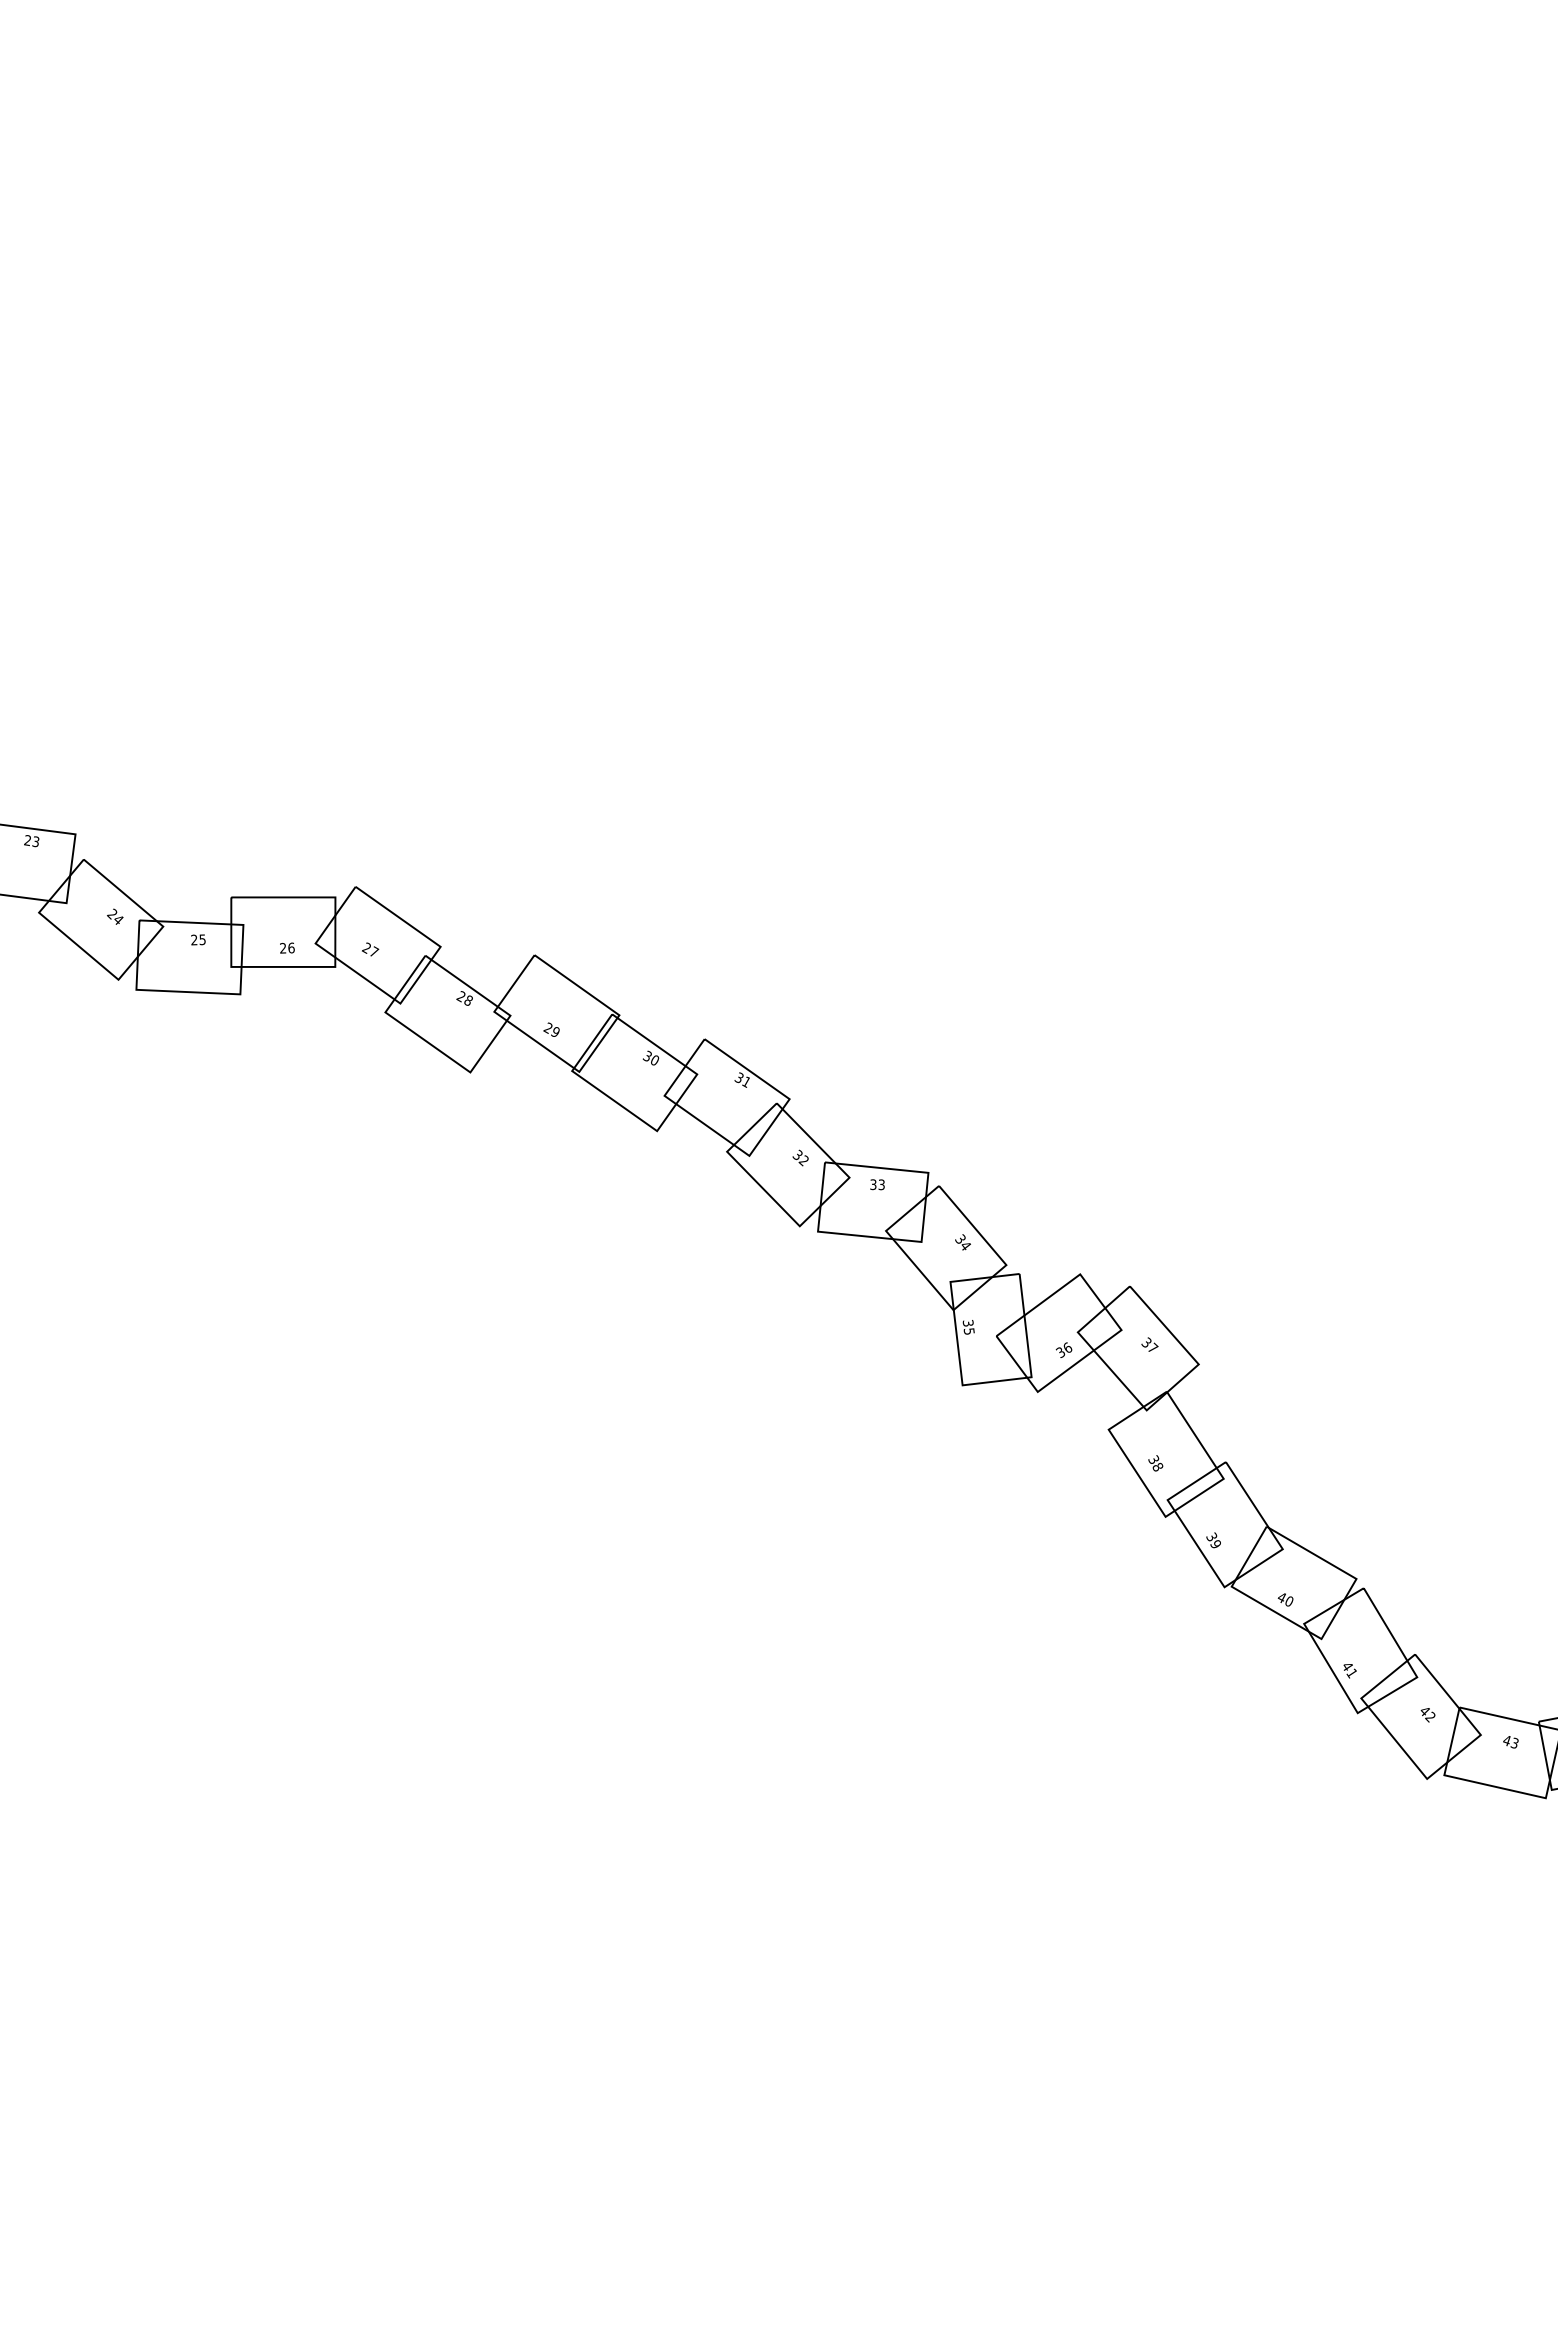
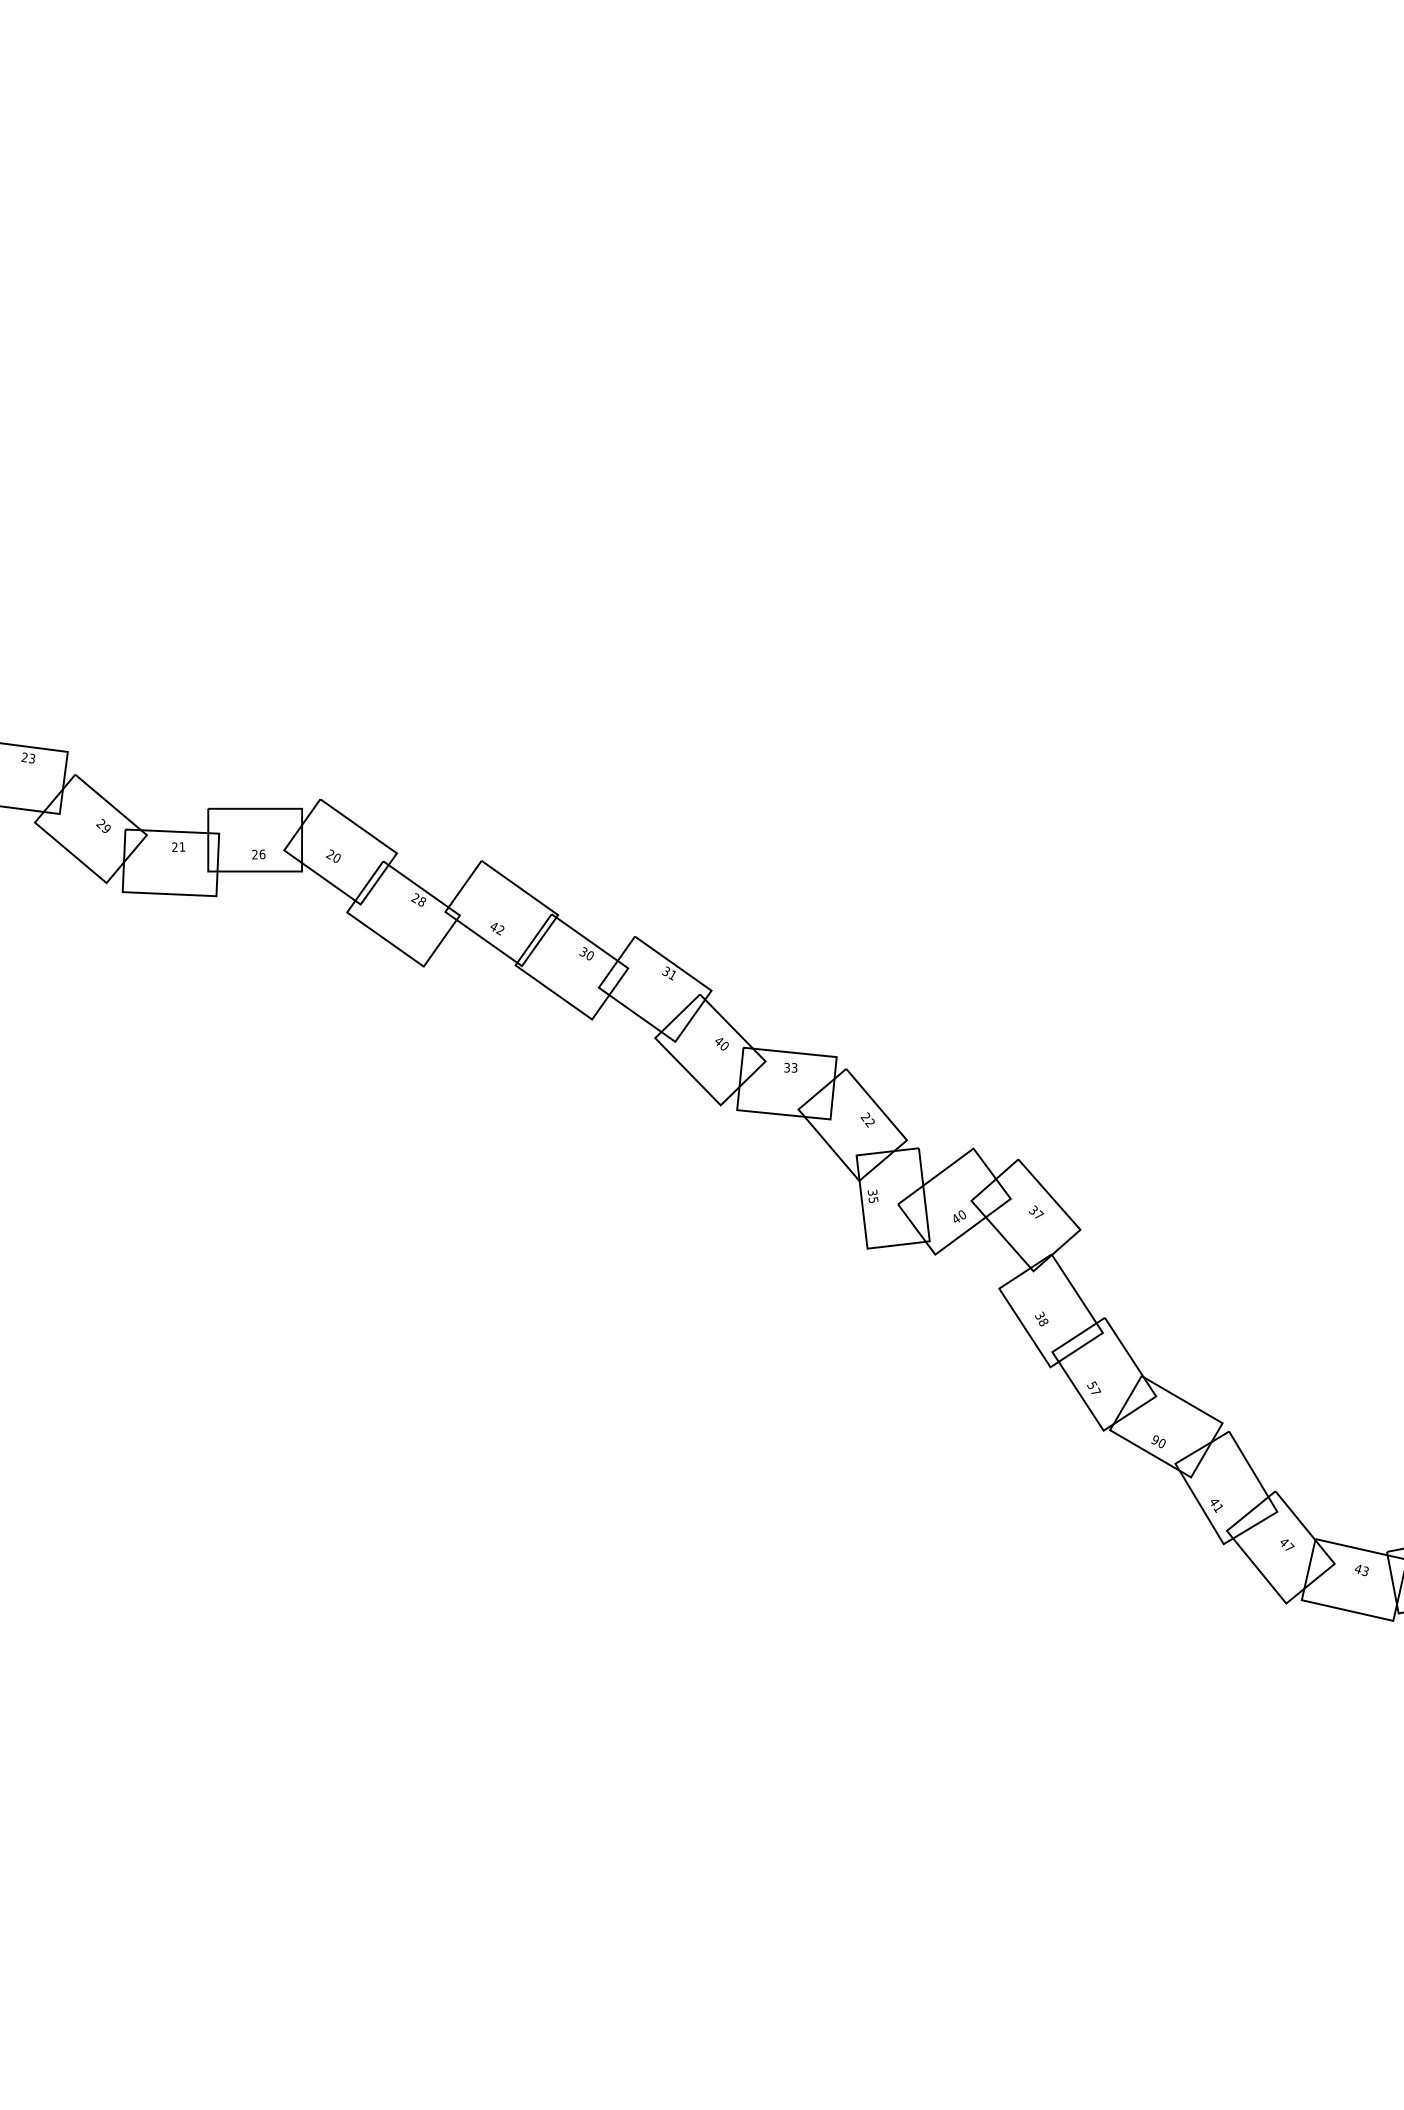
text: (118, 919) -> (106, 828), 24 -> 29
text: (202, 939) -> (182, 846), 25 -> 21
text: (374, 951) -> (337, 857), 27 -> 20
text: (551, 1029) -> (496, 927), 29 -> 42
text: (800, 1157) -> (721, 1043), 32 -> 40
text: (962, 1242) -> (867, 1119), 34 -> 22
text: (1063, 1349) -> (958, 1216), 36 -> 40
text: (1215, 1540) -> (1095, 1388), 39 -> 57
text: (1281, 1597) -> (1155, 1439), 40 -> 90
text: (1430, 1716) -> (1289, 1547), 42 -> 47

